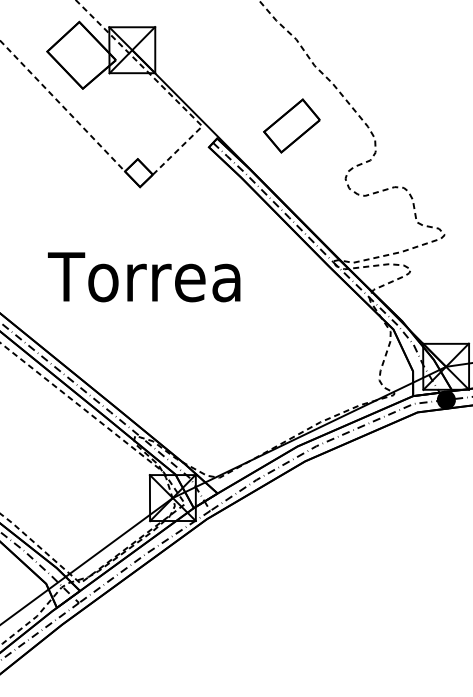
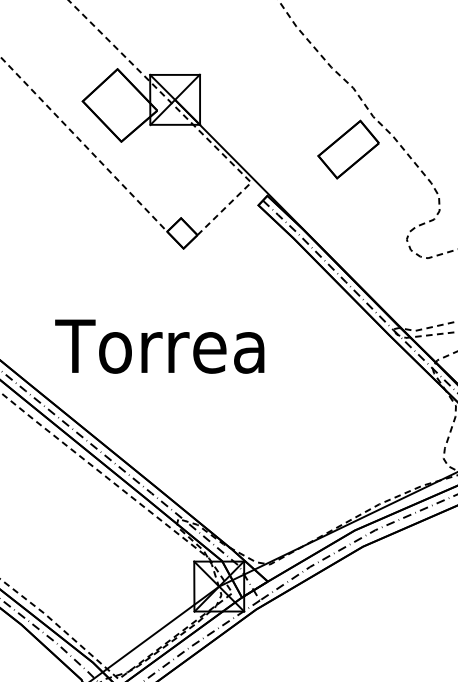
part: (291, 125) -> (348, 149), moved
text: (144, 277) -> (160, 346), moved

